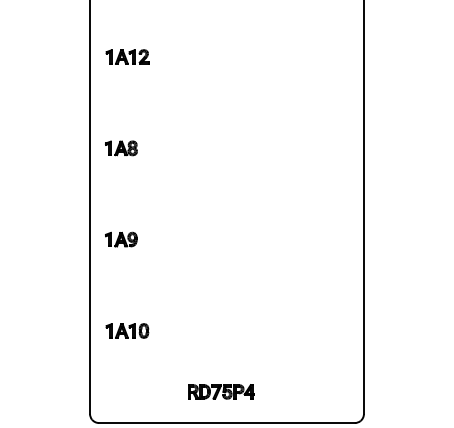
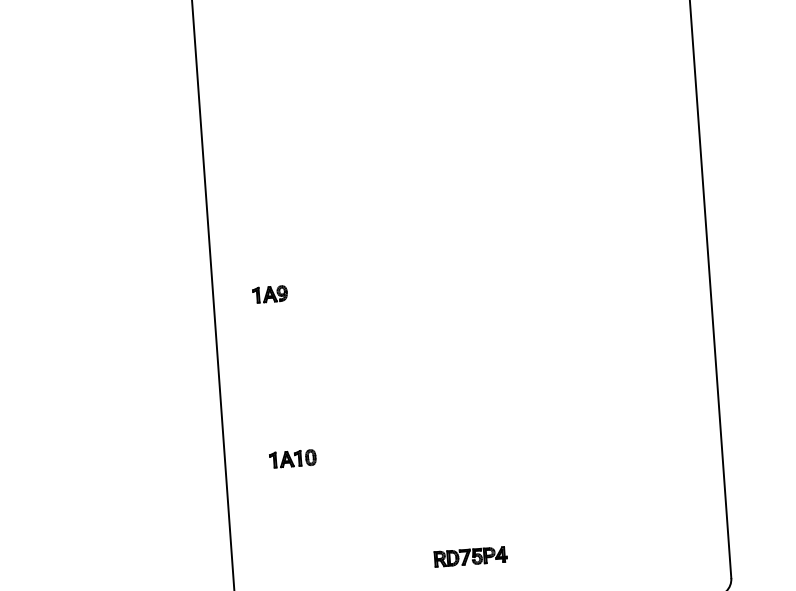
part: (121, 148) -> (258, 129), removed
part: (121, 239) -> (270, 294), size x0.6
part: (127, 330) -> (292, 458), size x0.6
part: (221, 391) -> (470, 556), size x0.6

